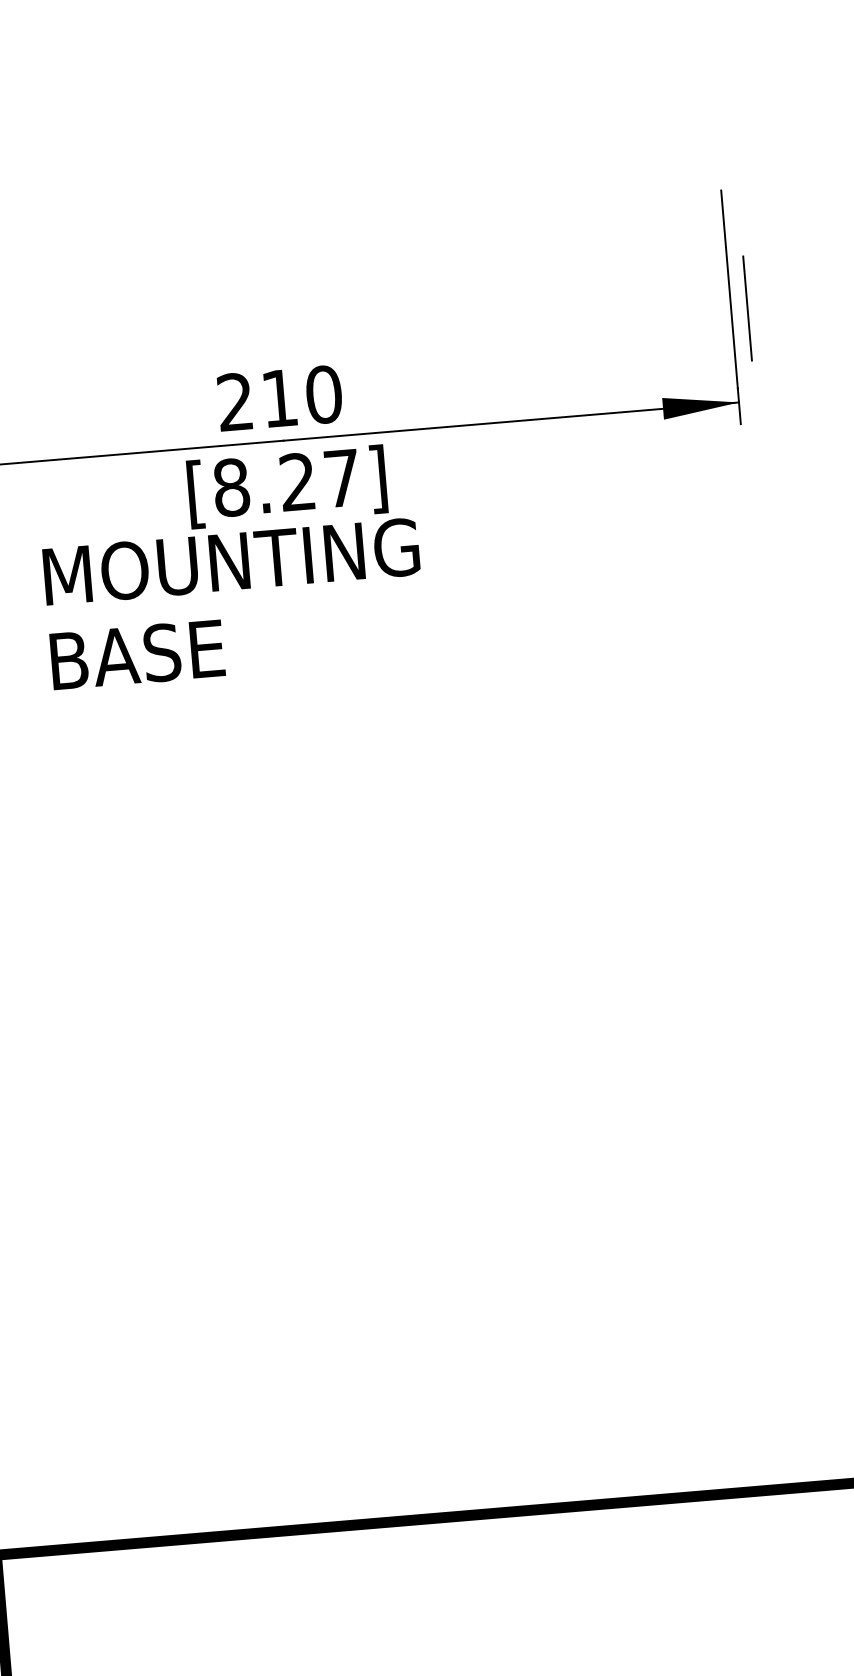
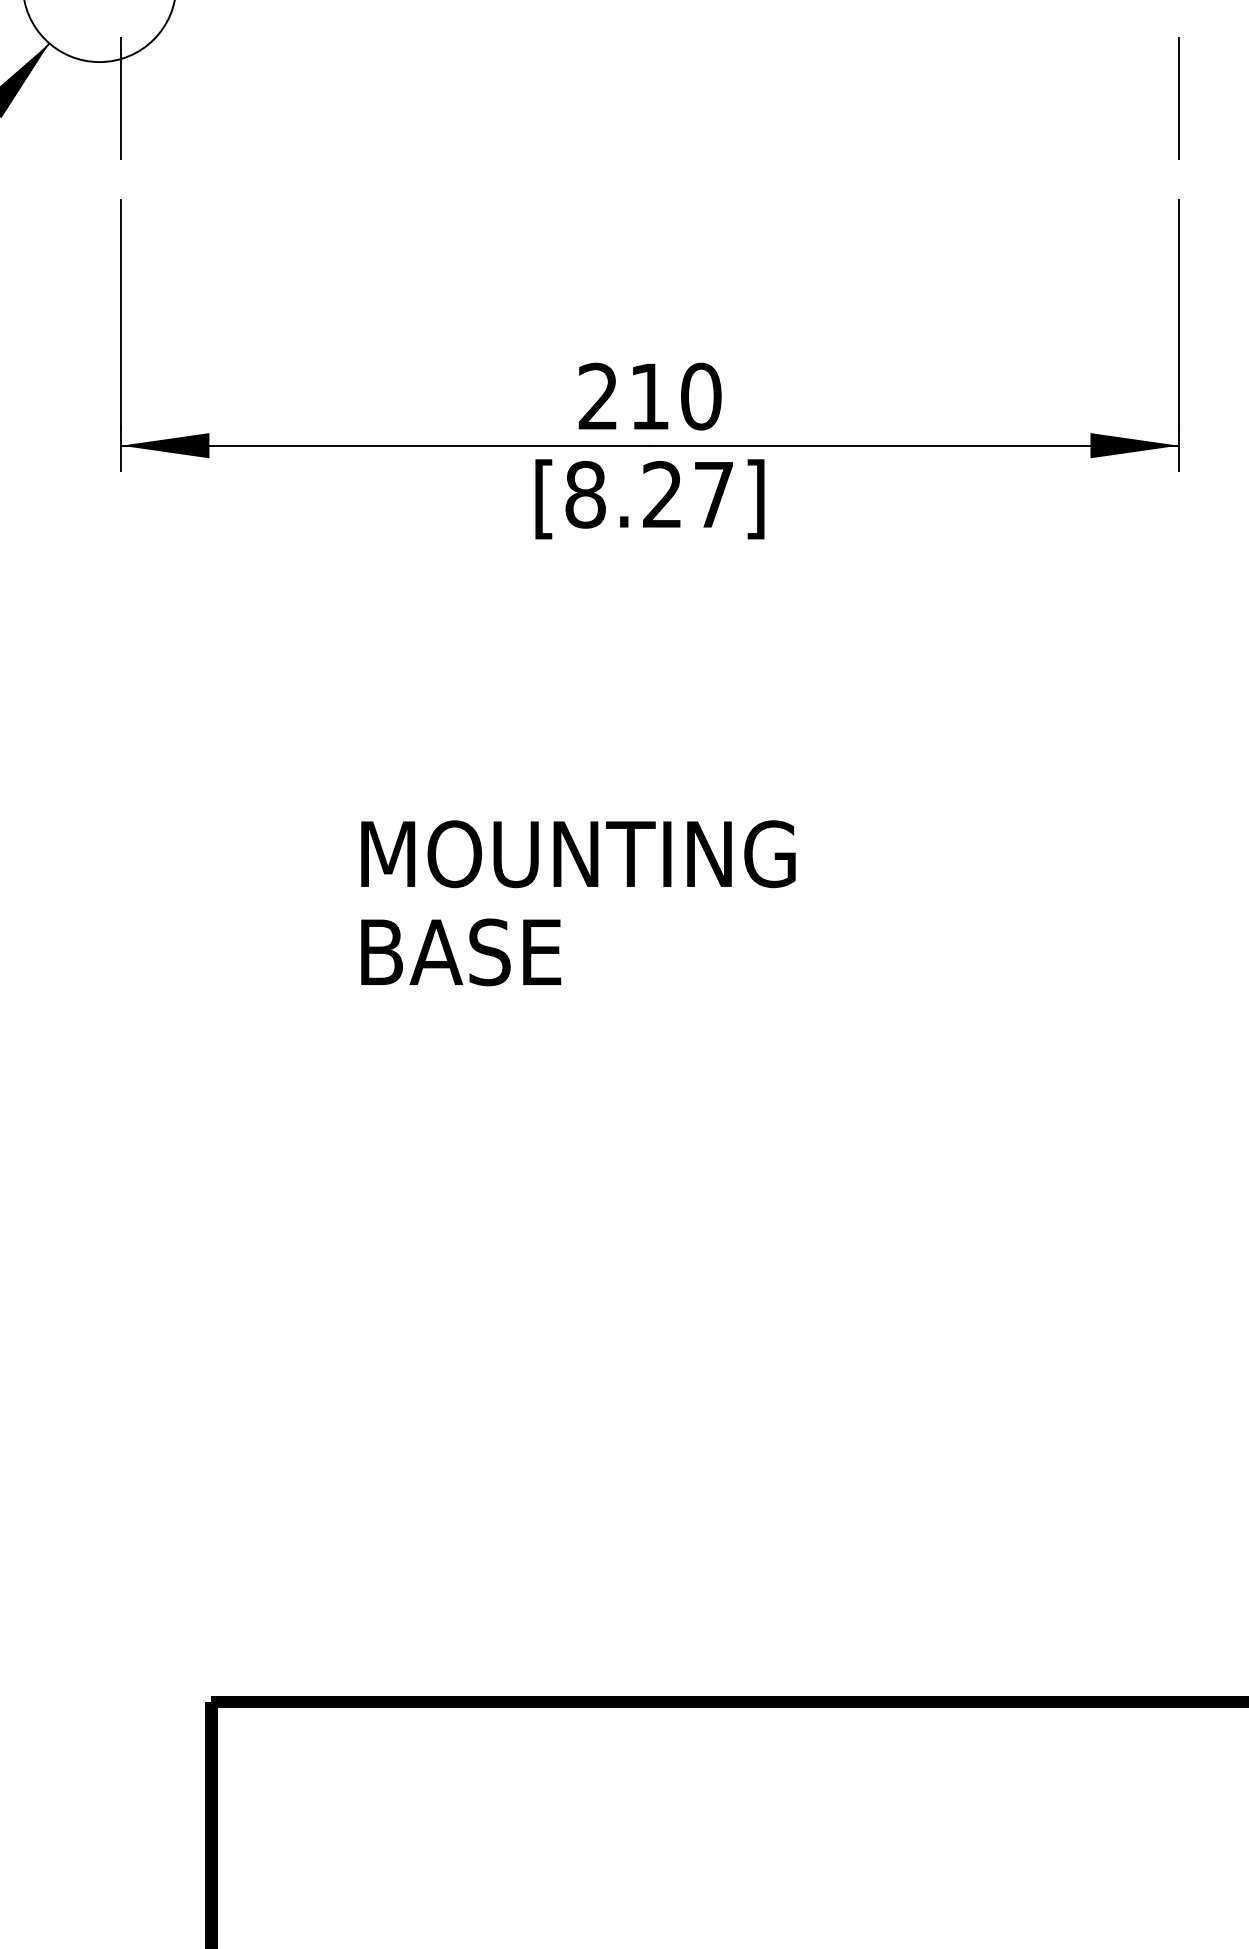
line: (747, 308) -> (1178, 98), moved
text: (235, 604) -> (578, 903), moved

